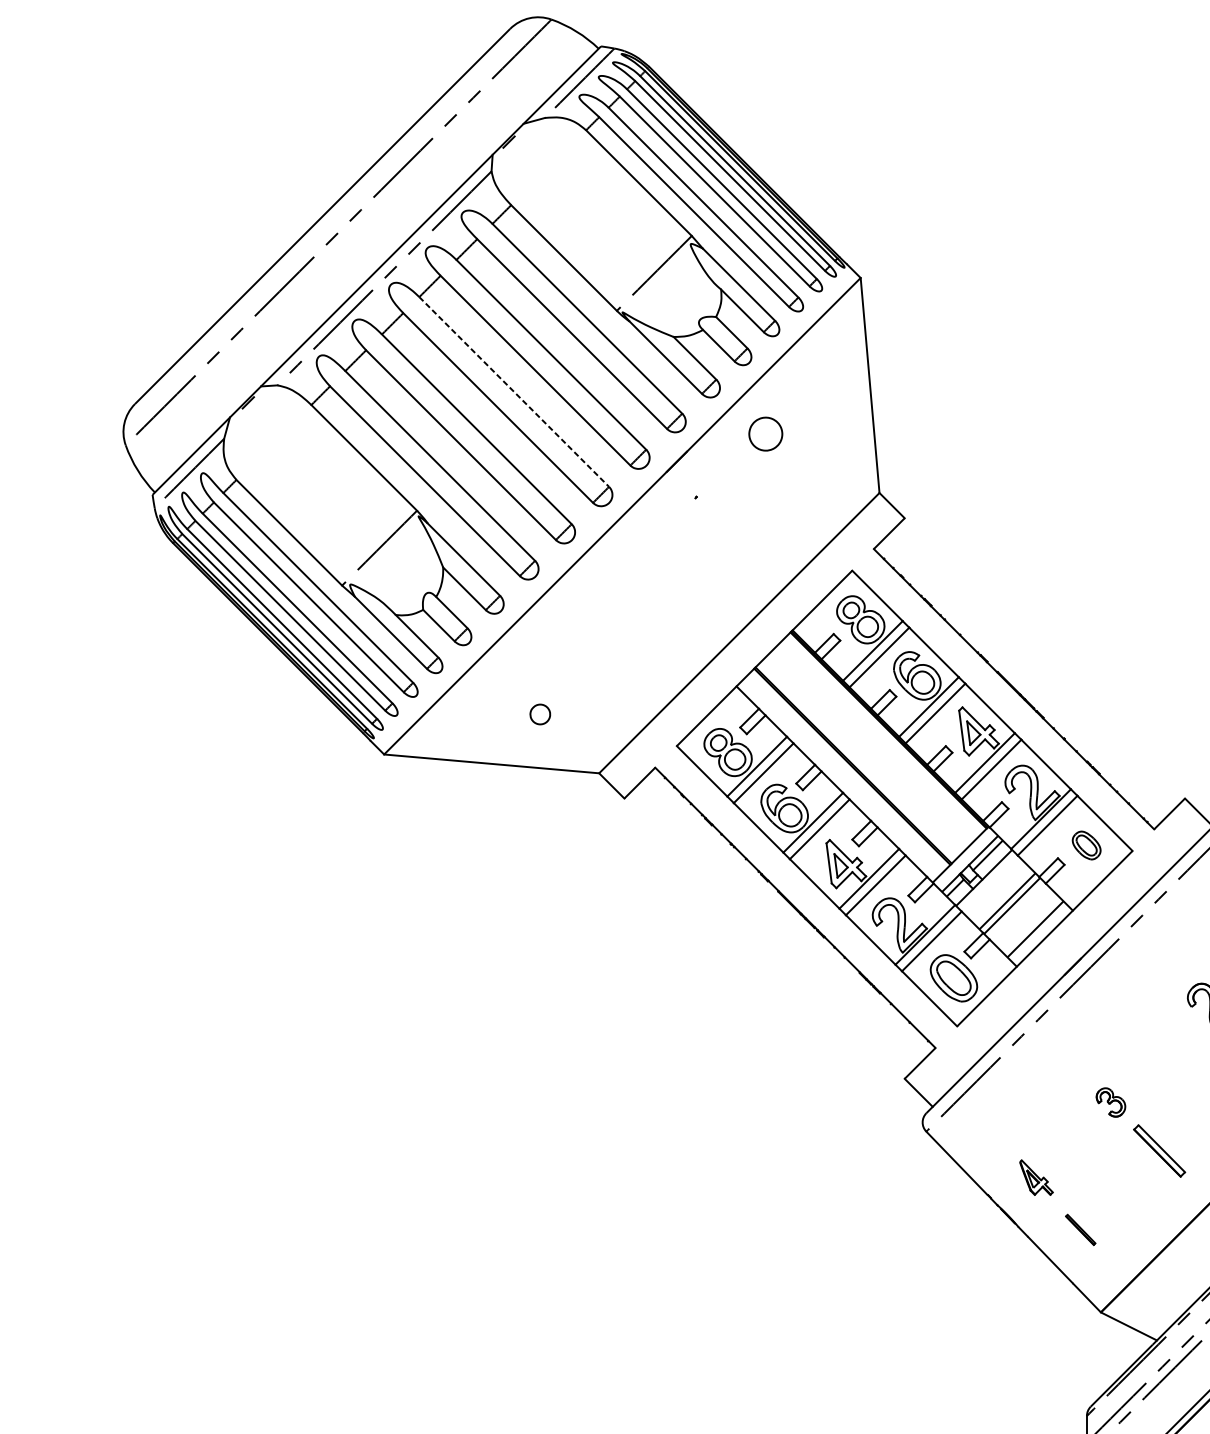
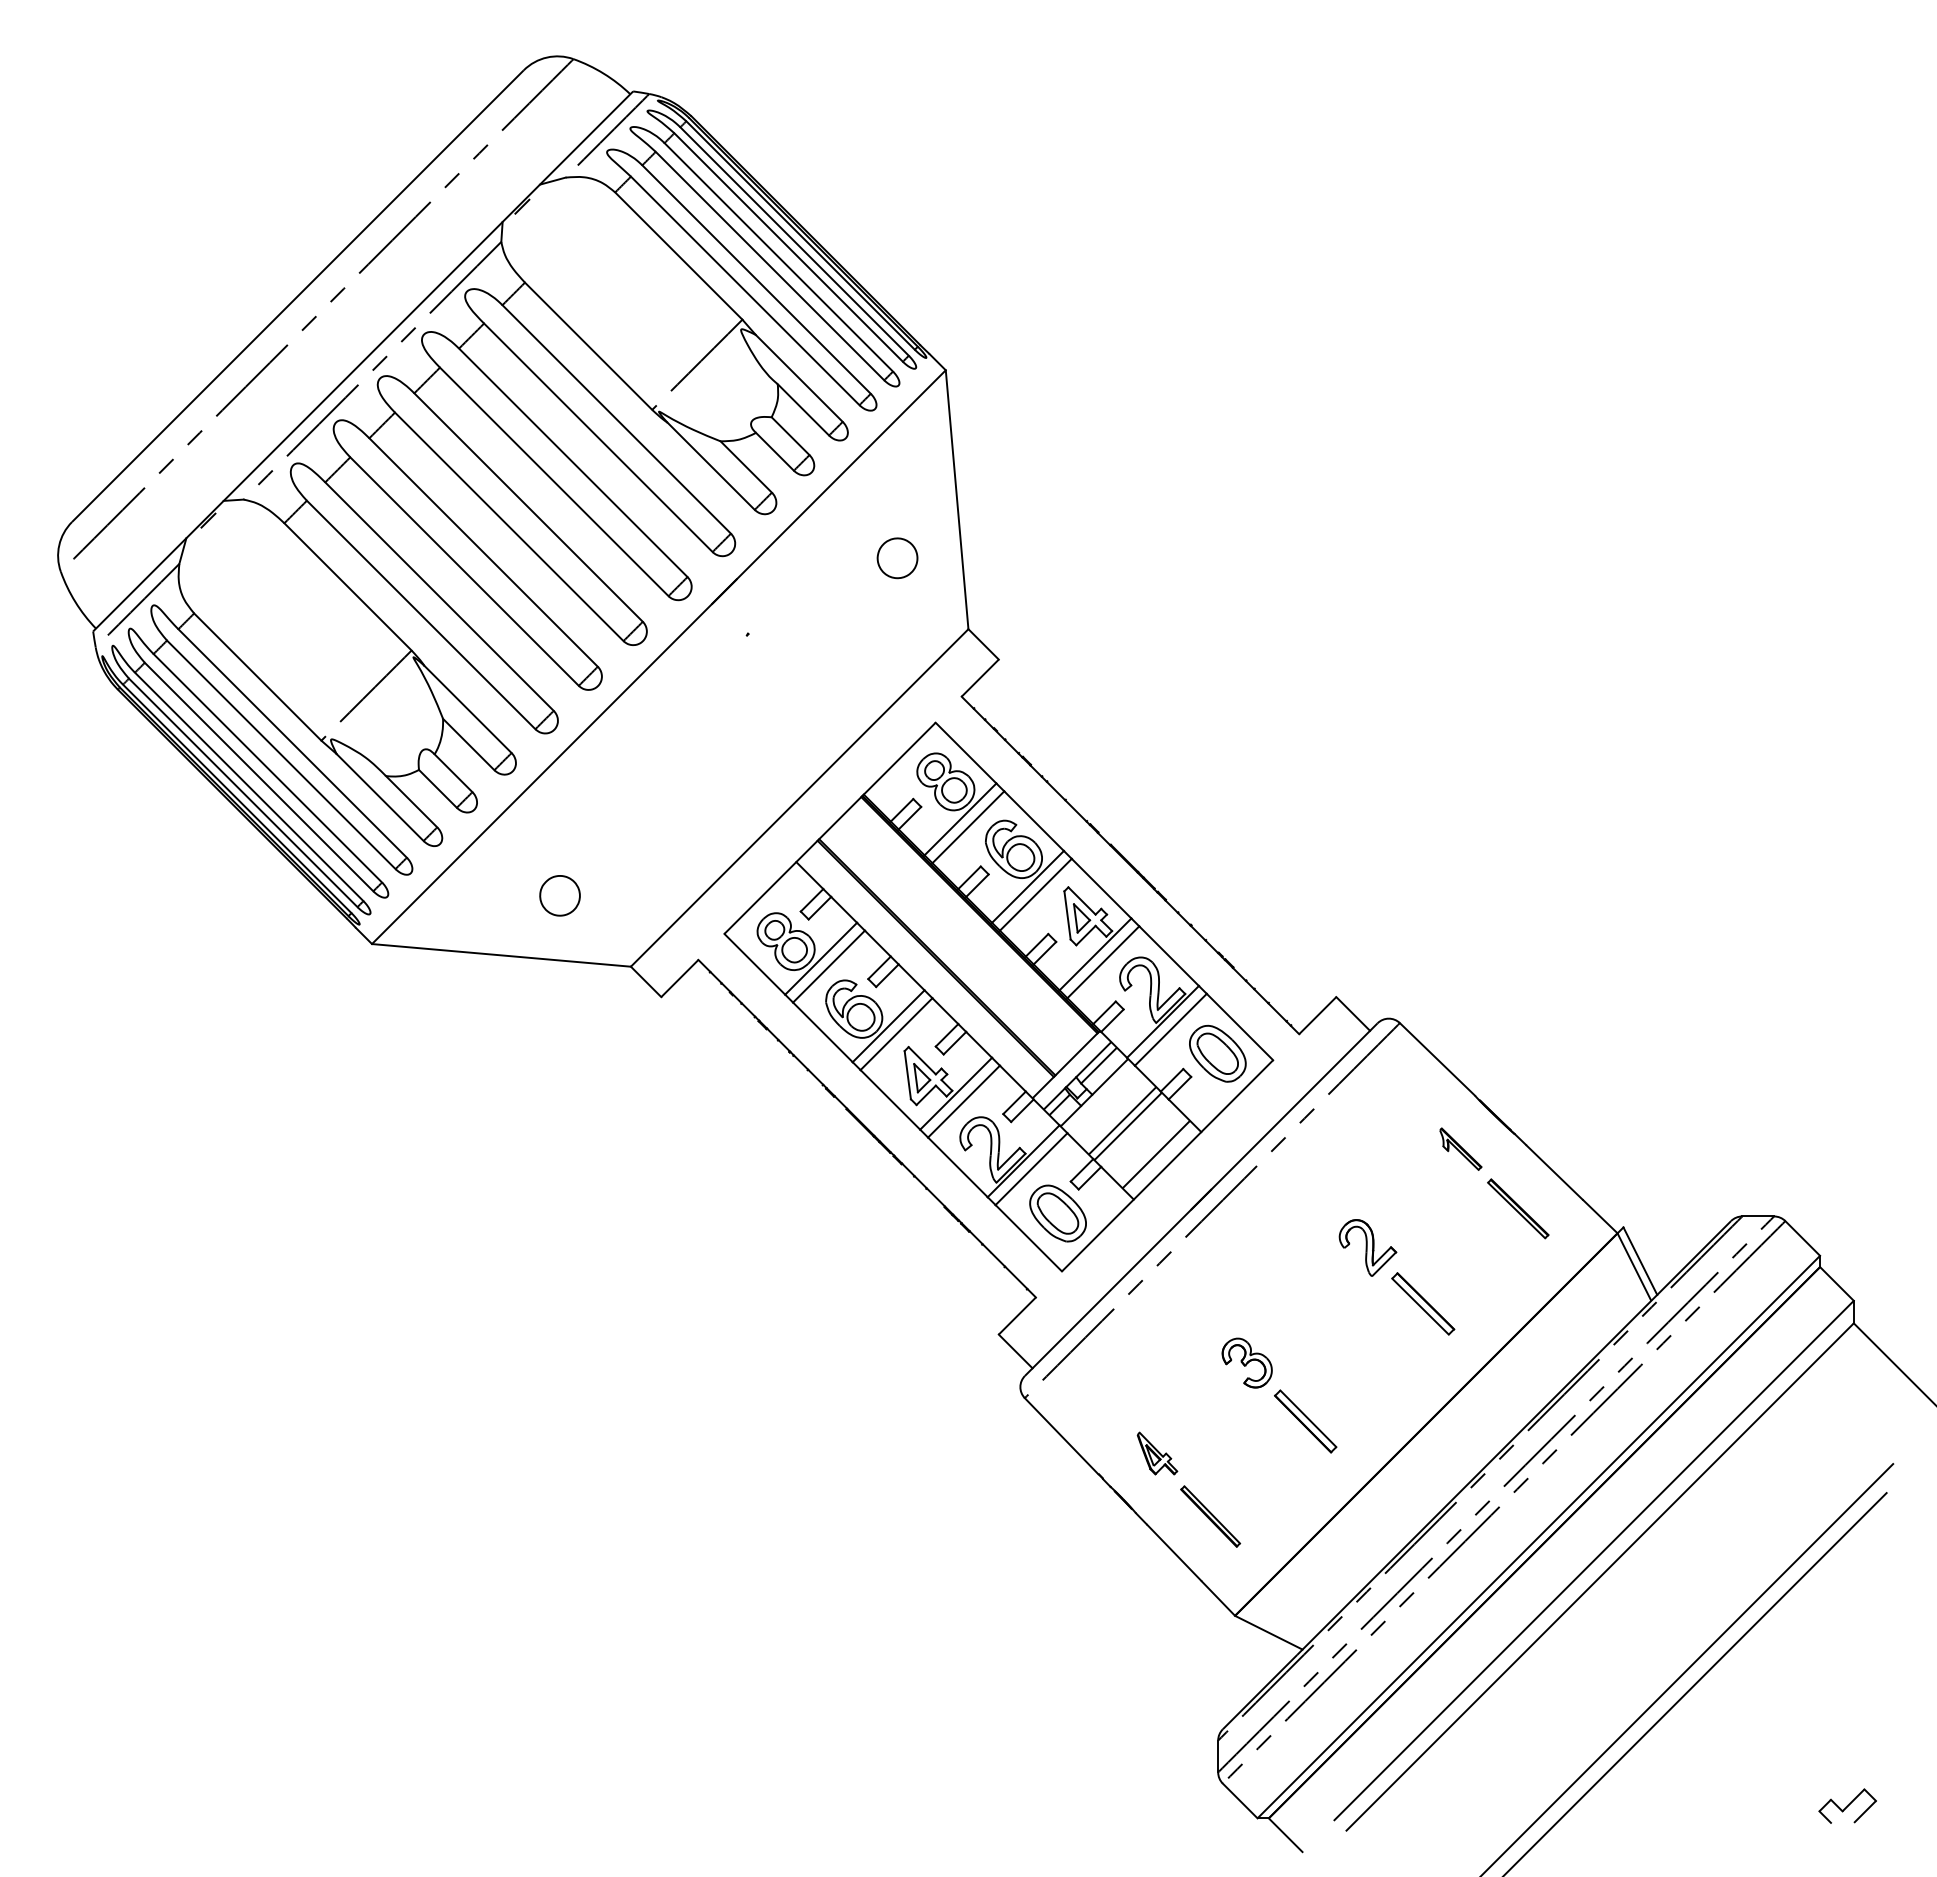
line: (514, 391) -> (528, 507), dashed -> solid
part: (765, 434) -> (897, 558), moved
part: (539, 714) -> (559, 895), size x1.67
part: (1086, 845) -> (1217, 1053), size x1.67
part: (1110, 1102) -> (1246, 1362), size x1.43
part: (1080, 1229) -> (1210, 1516), size x1.67

